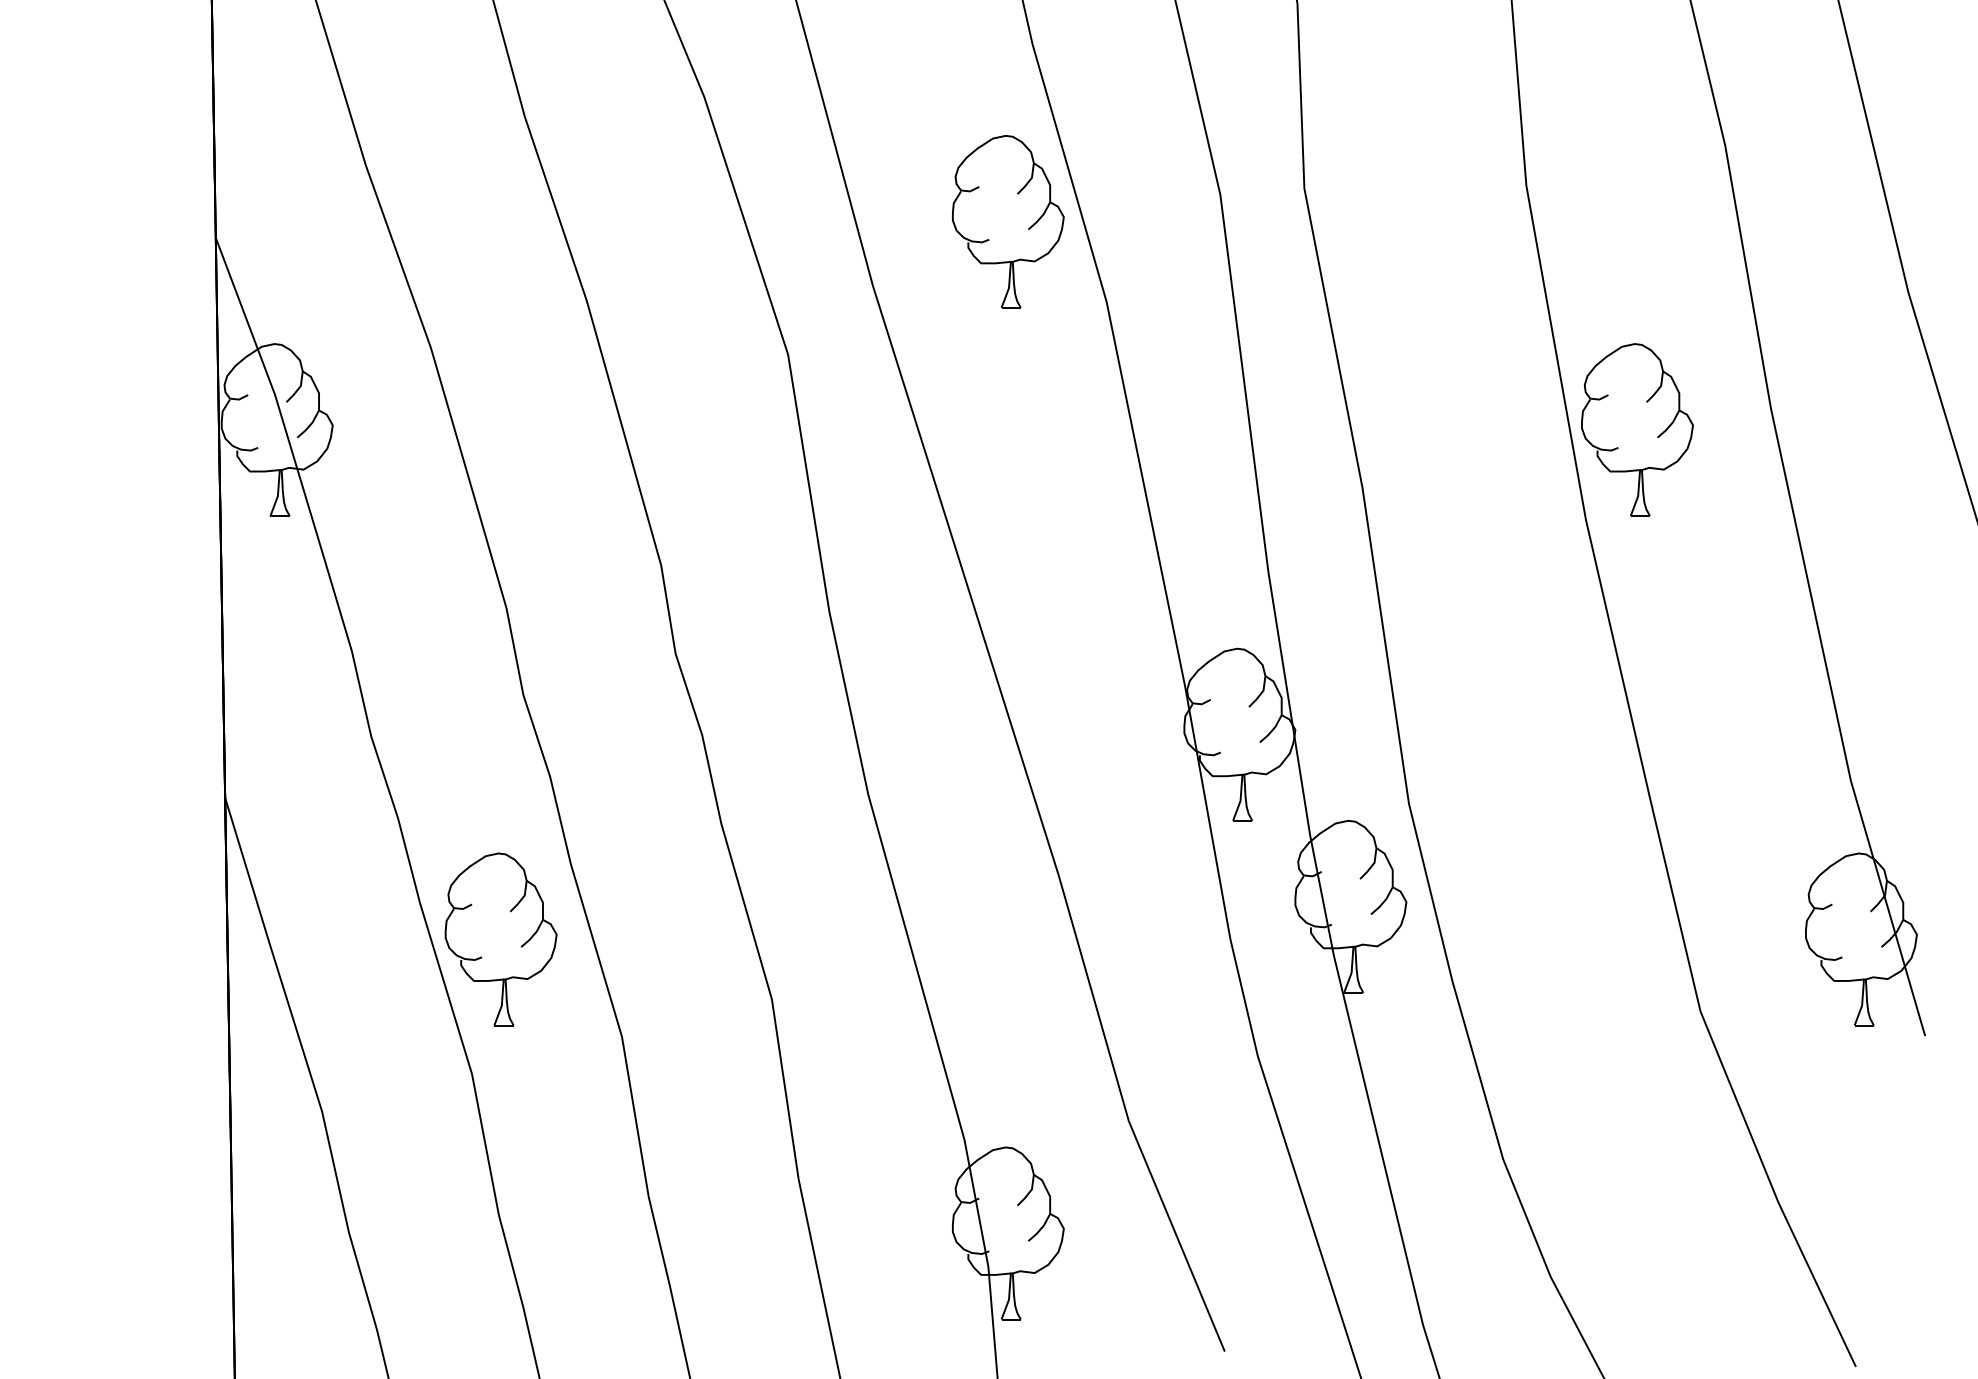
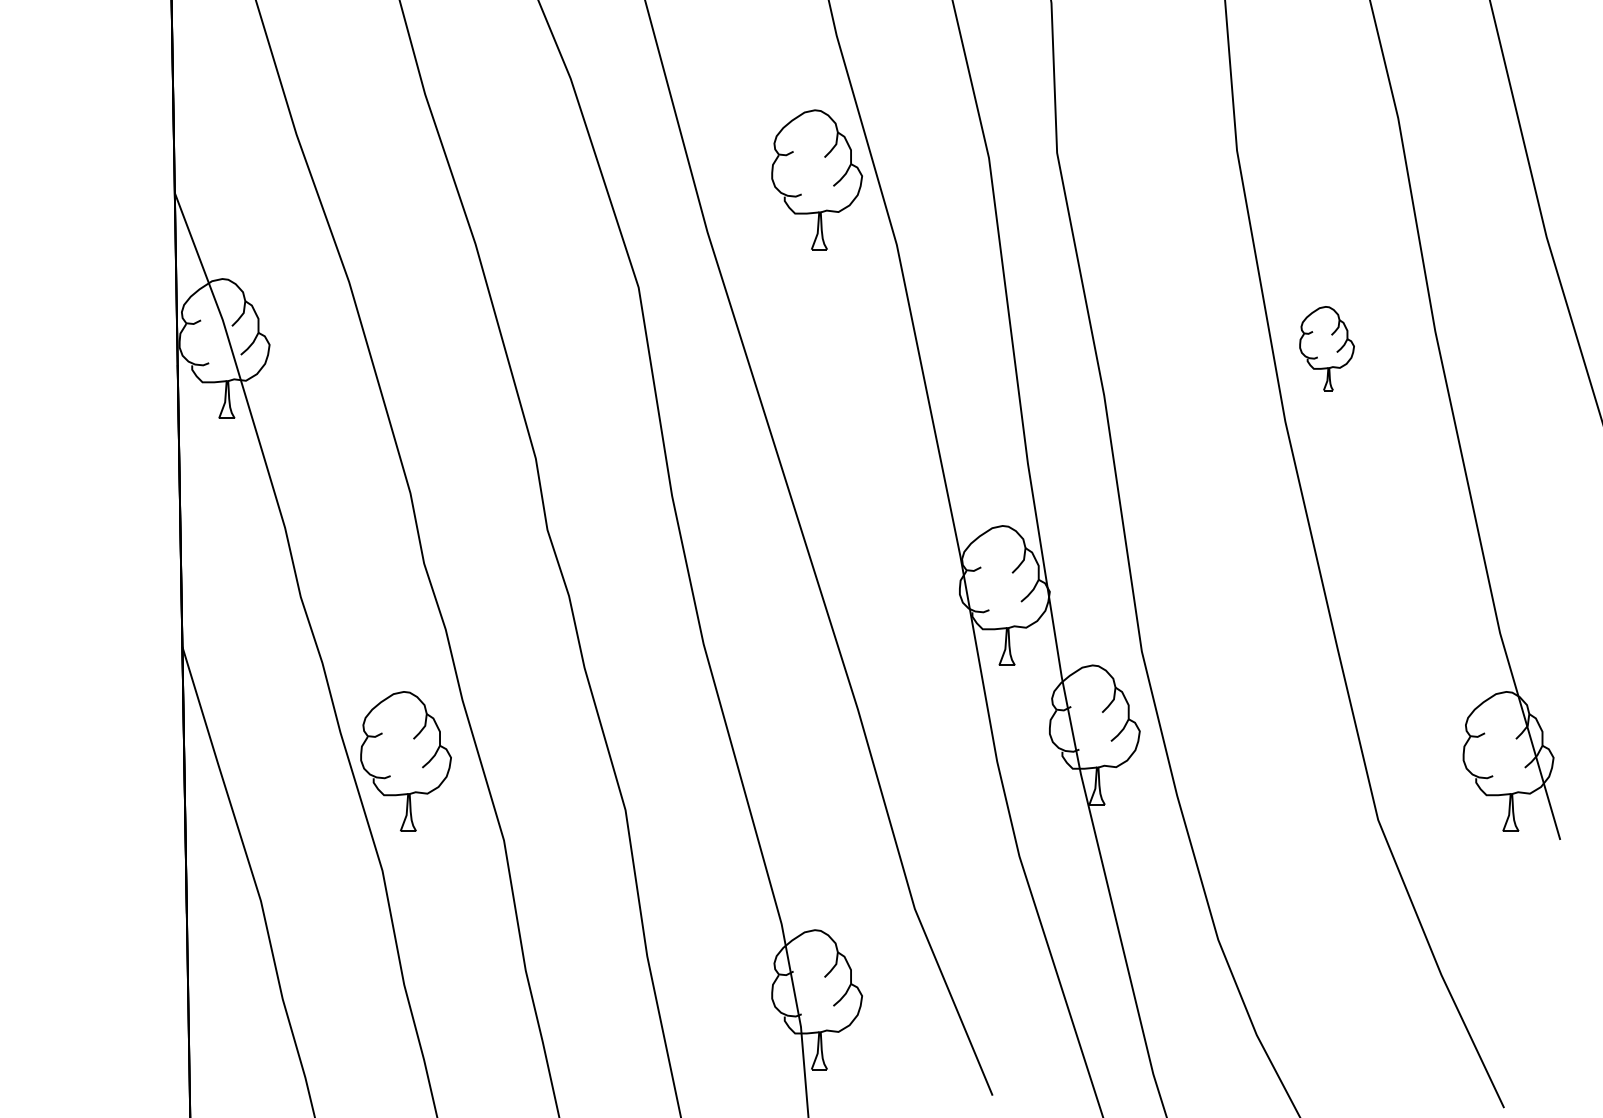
part: (1637, 429) -> (1327, 348), size x0.6

